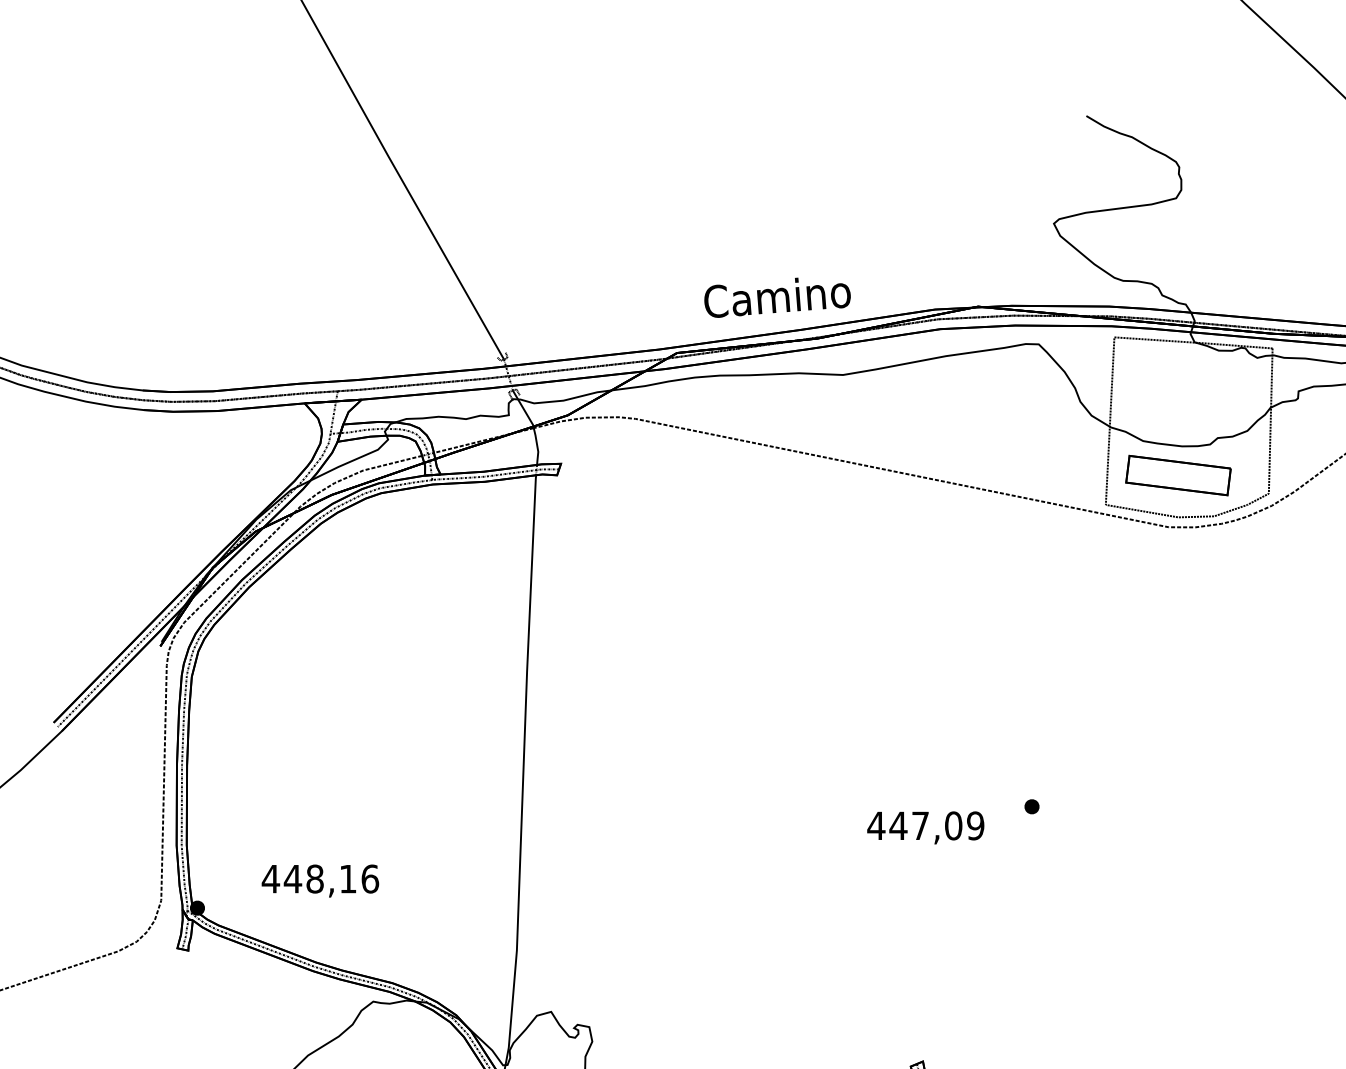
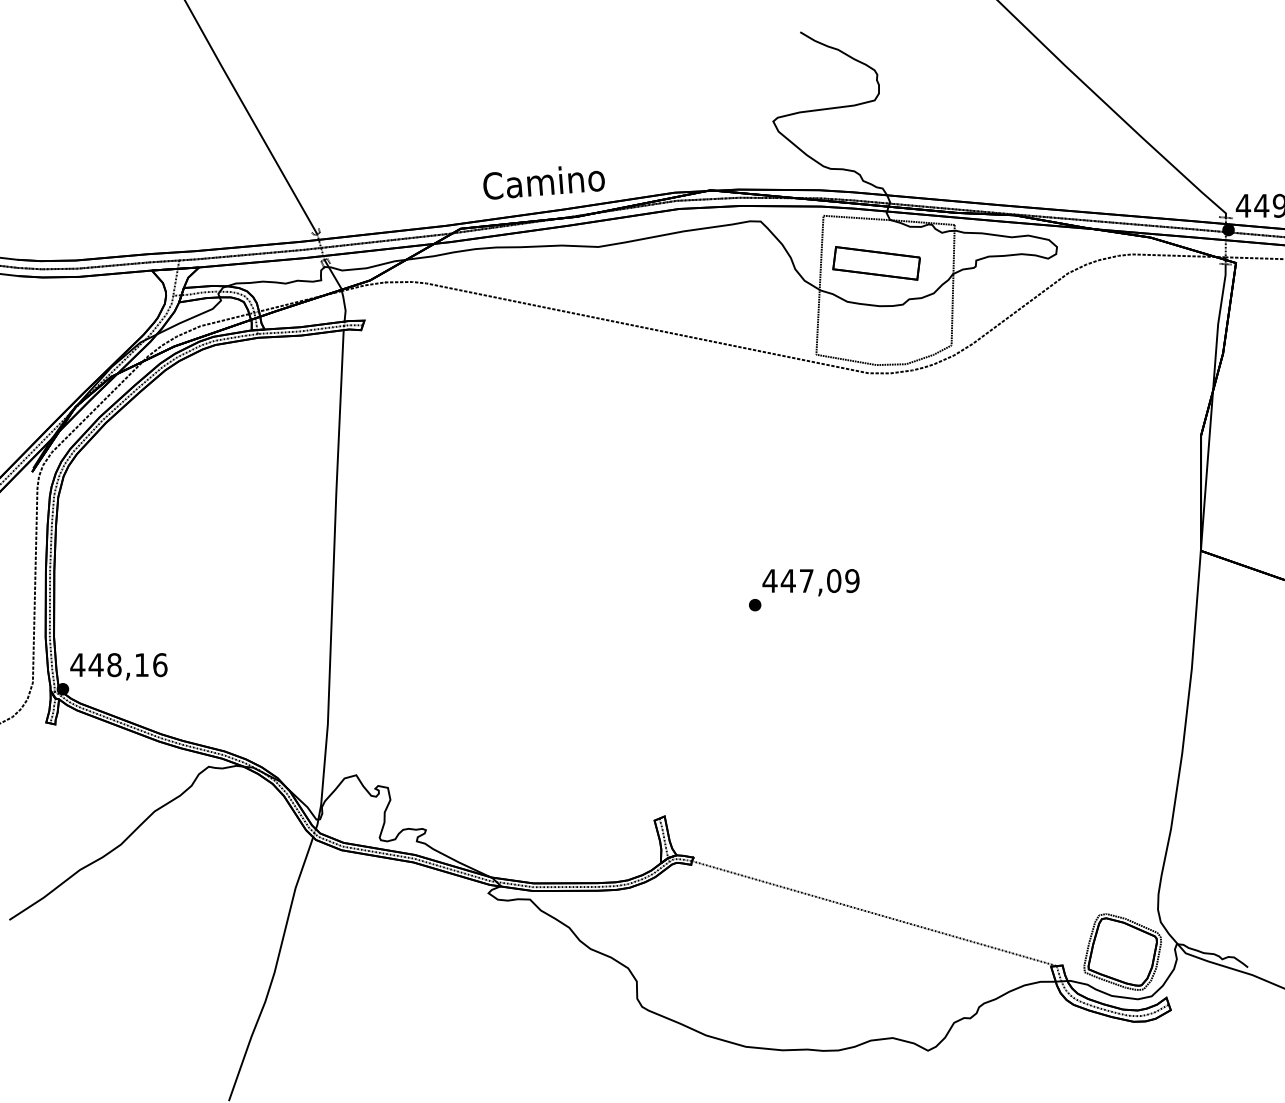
part: (1178, 475) -> (876, 263), moved
text: (925, 827) -> (810, 582), moved
text: (319, 880) -> (118, 666), moved

